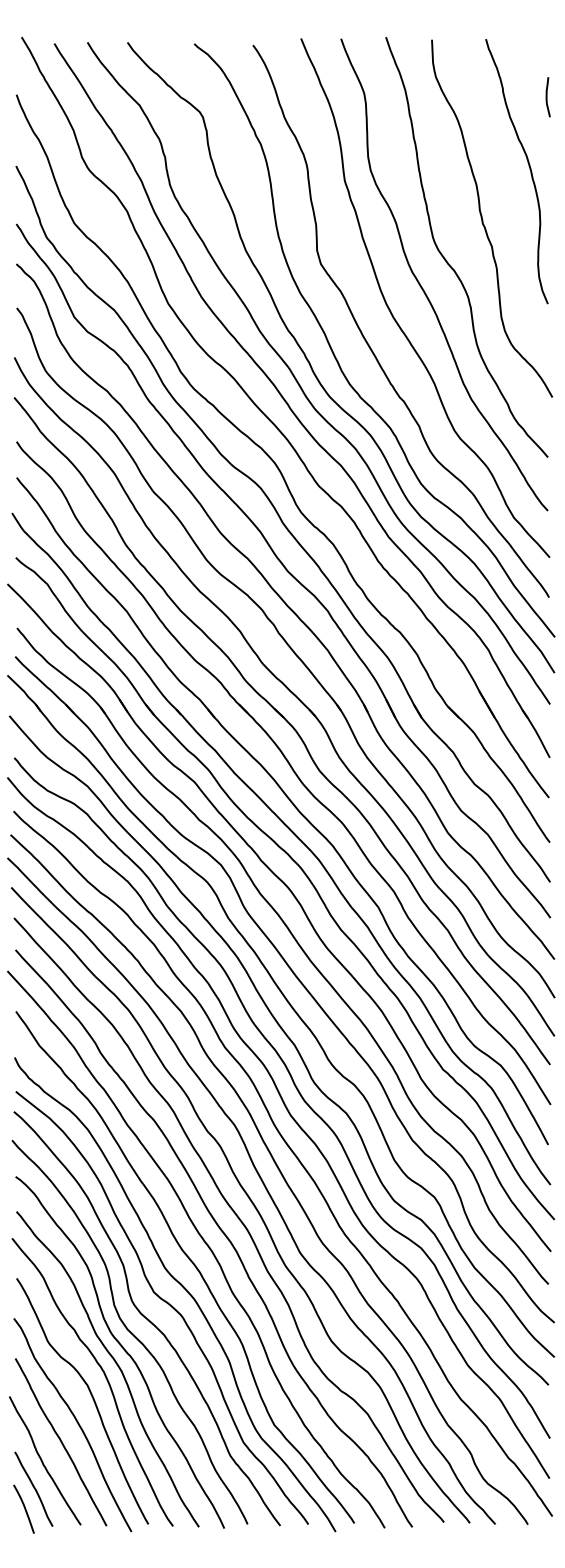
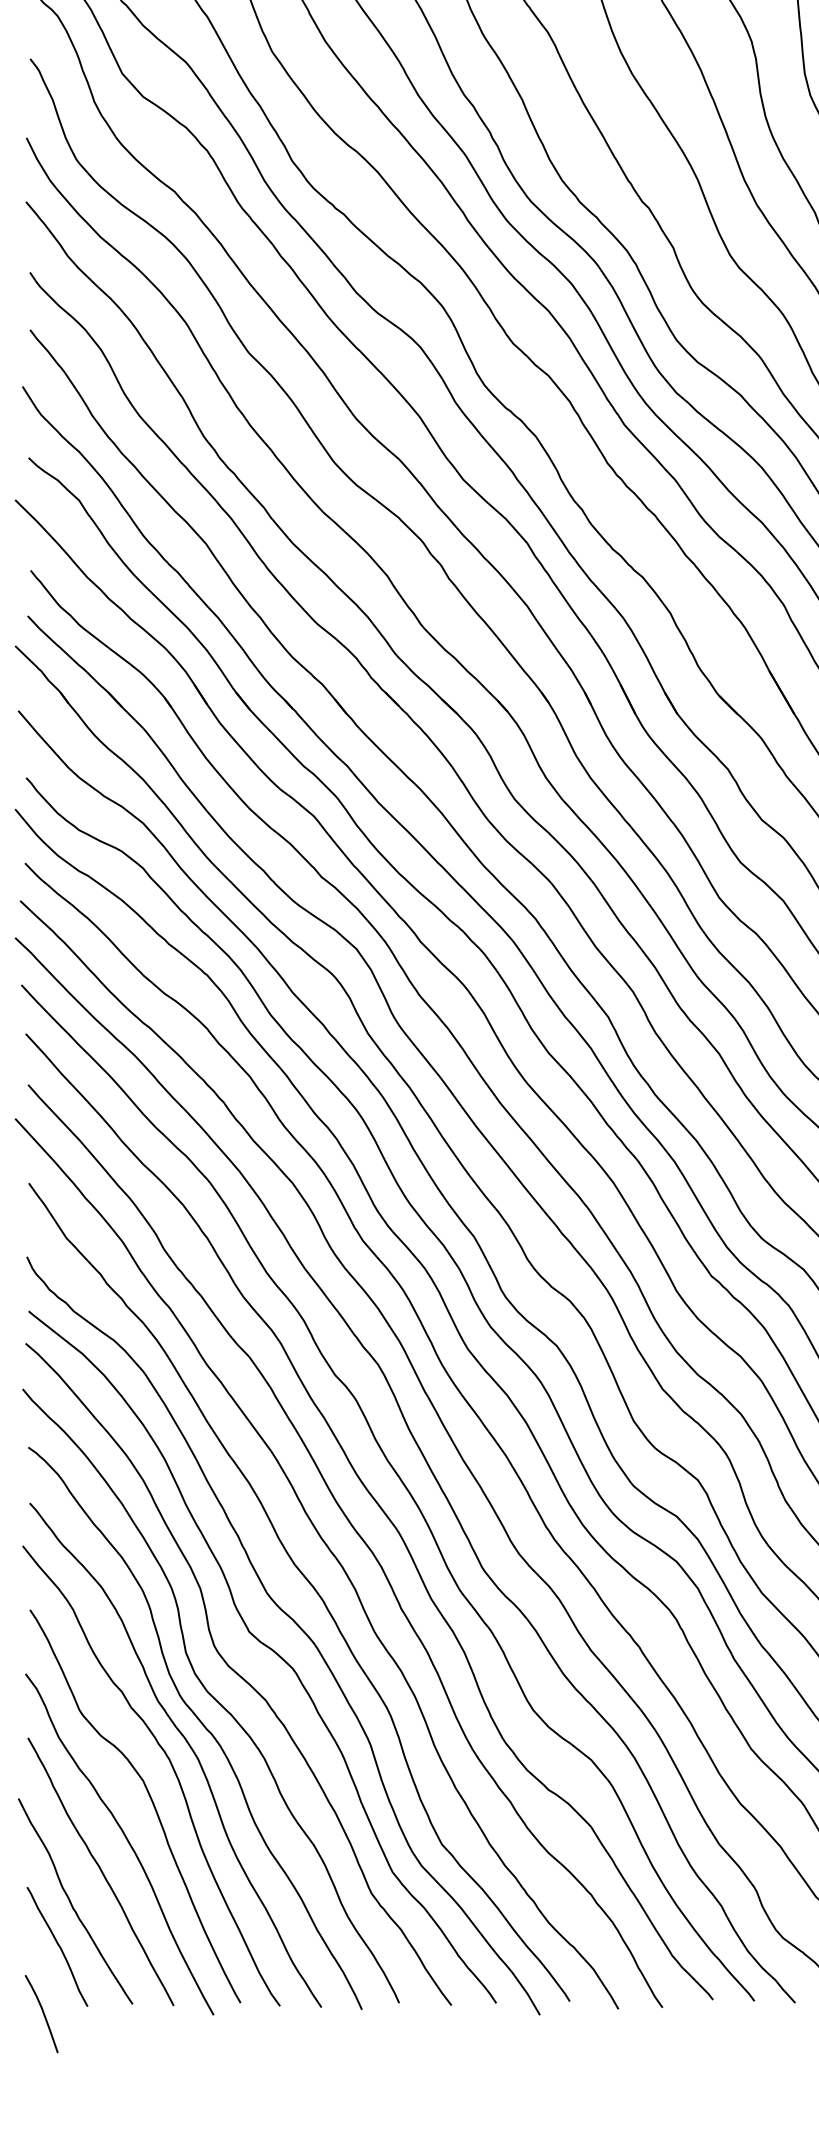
curve: (23, 1507) -> (40, 2011), moved

